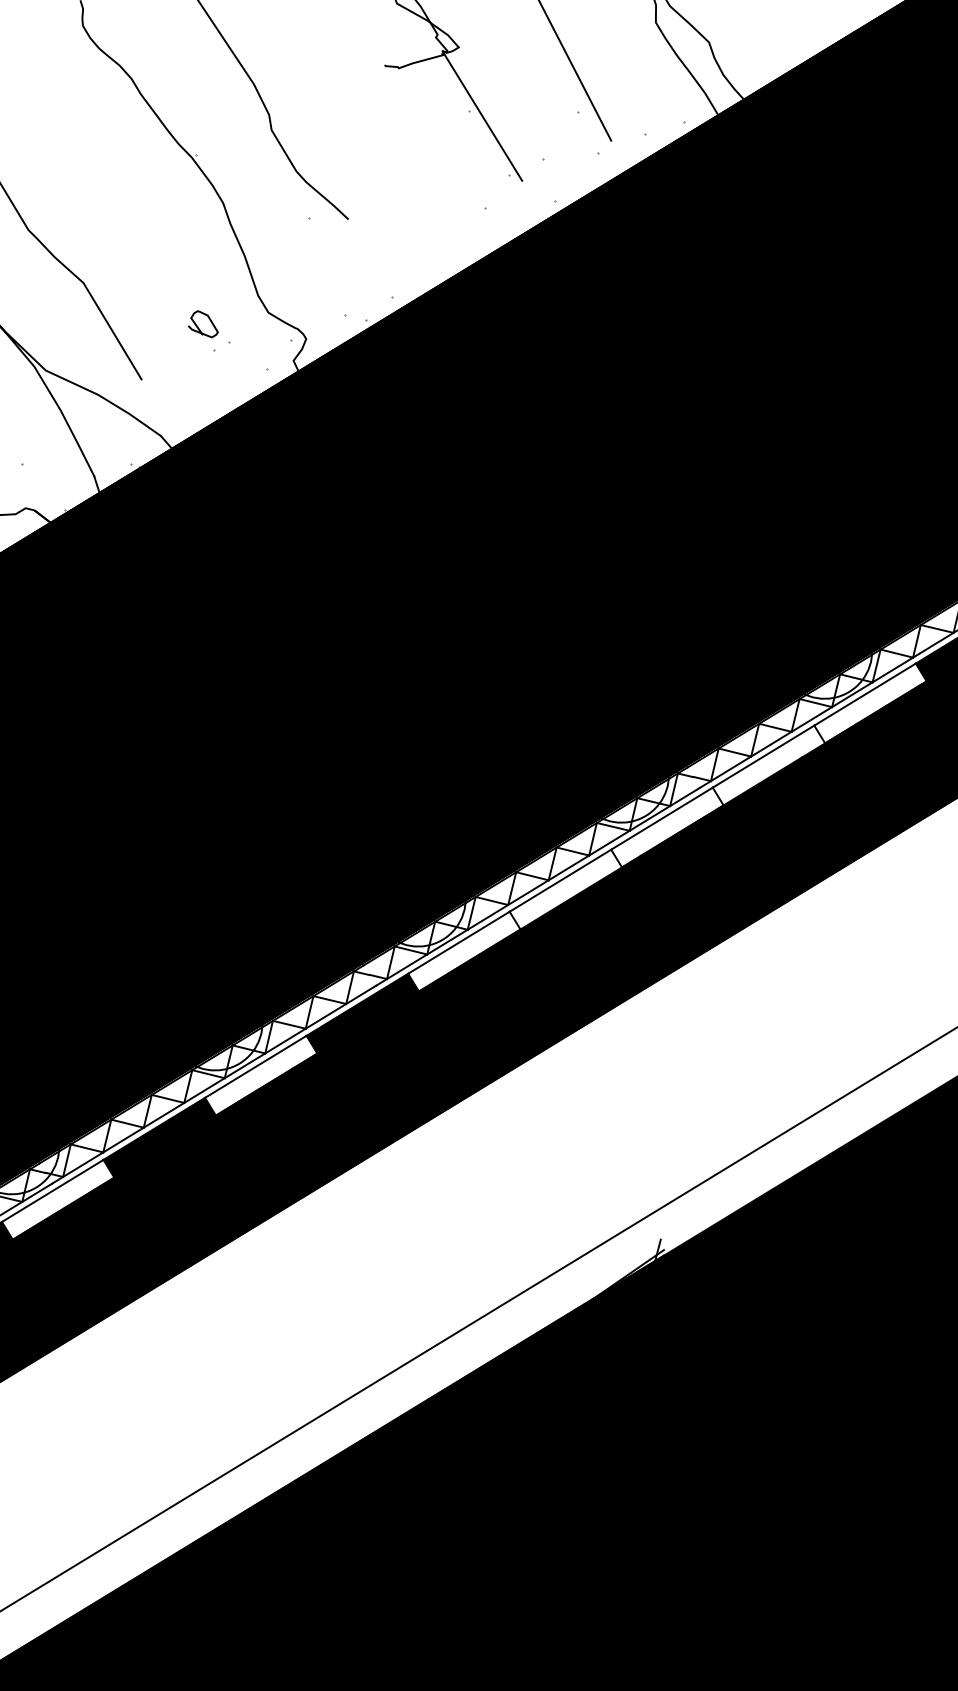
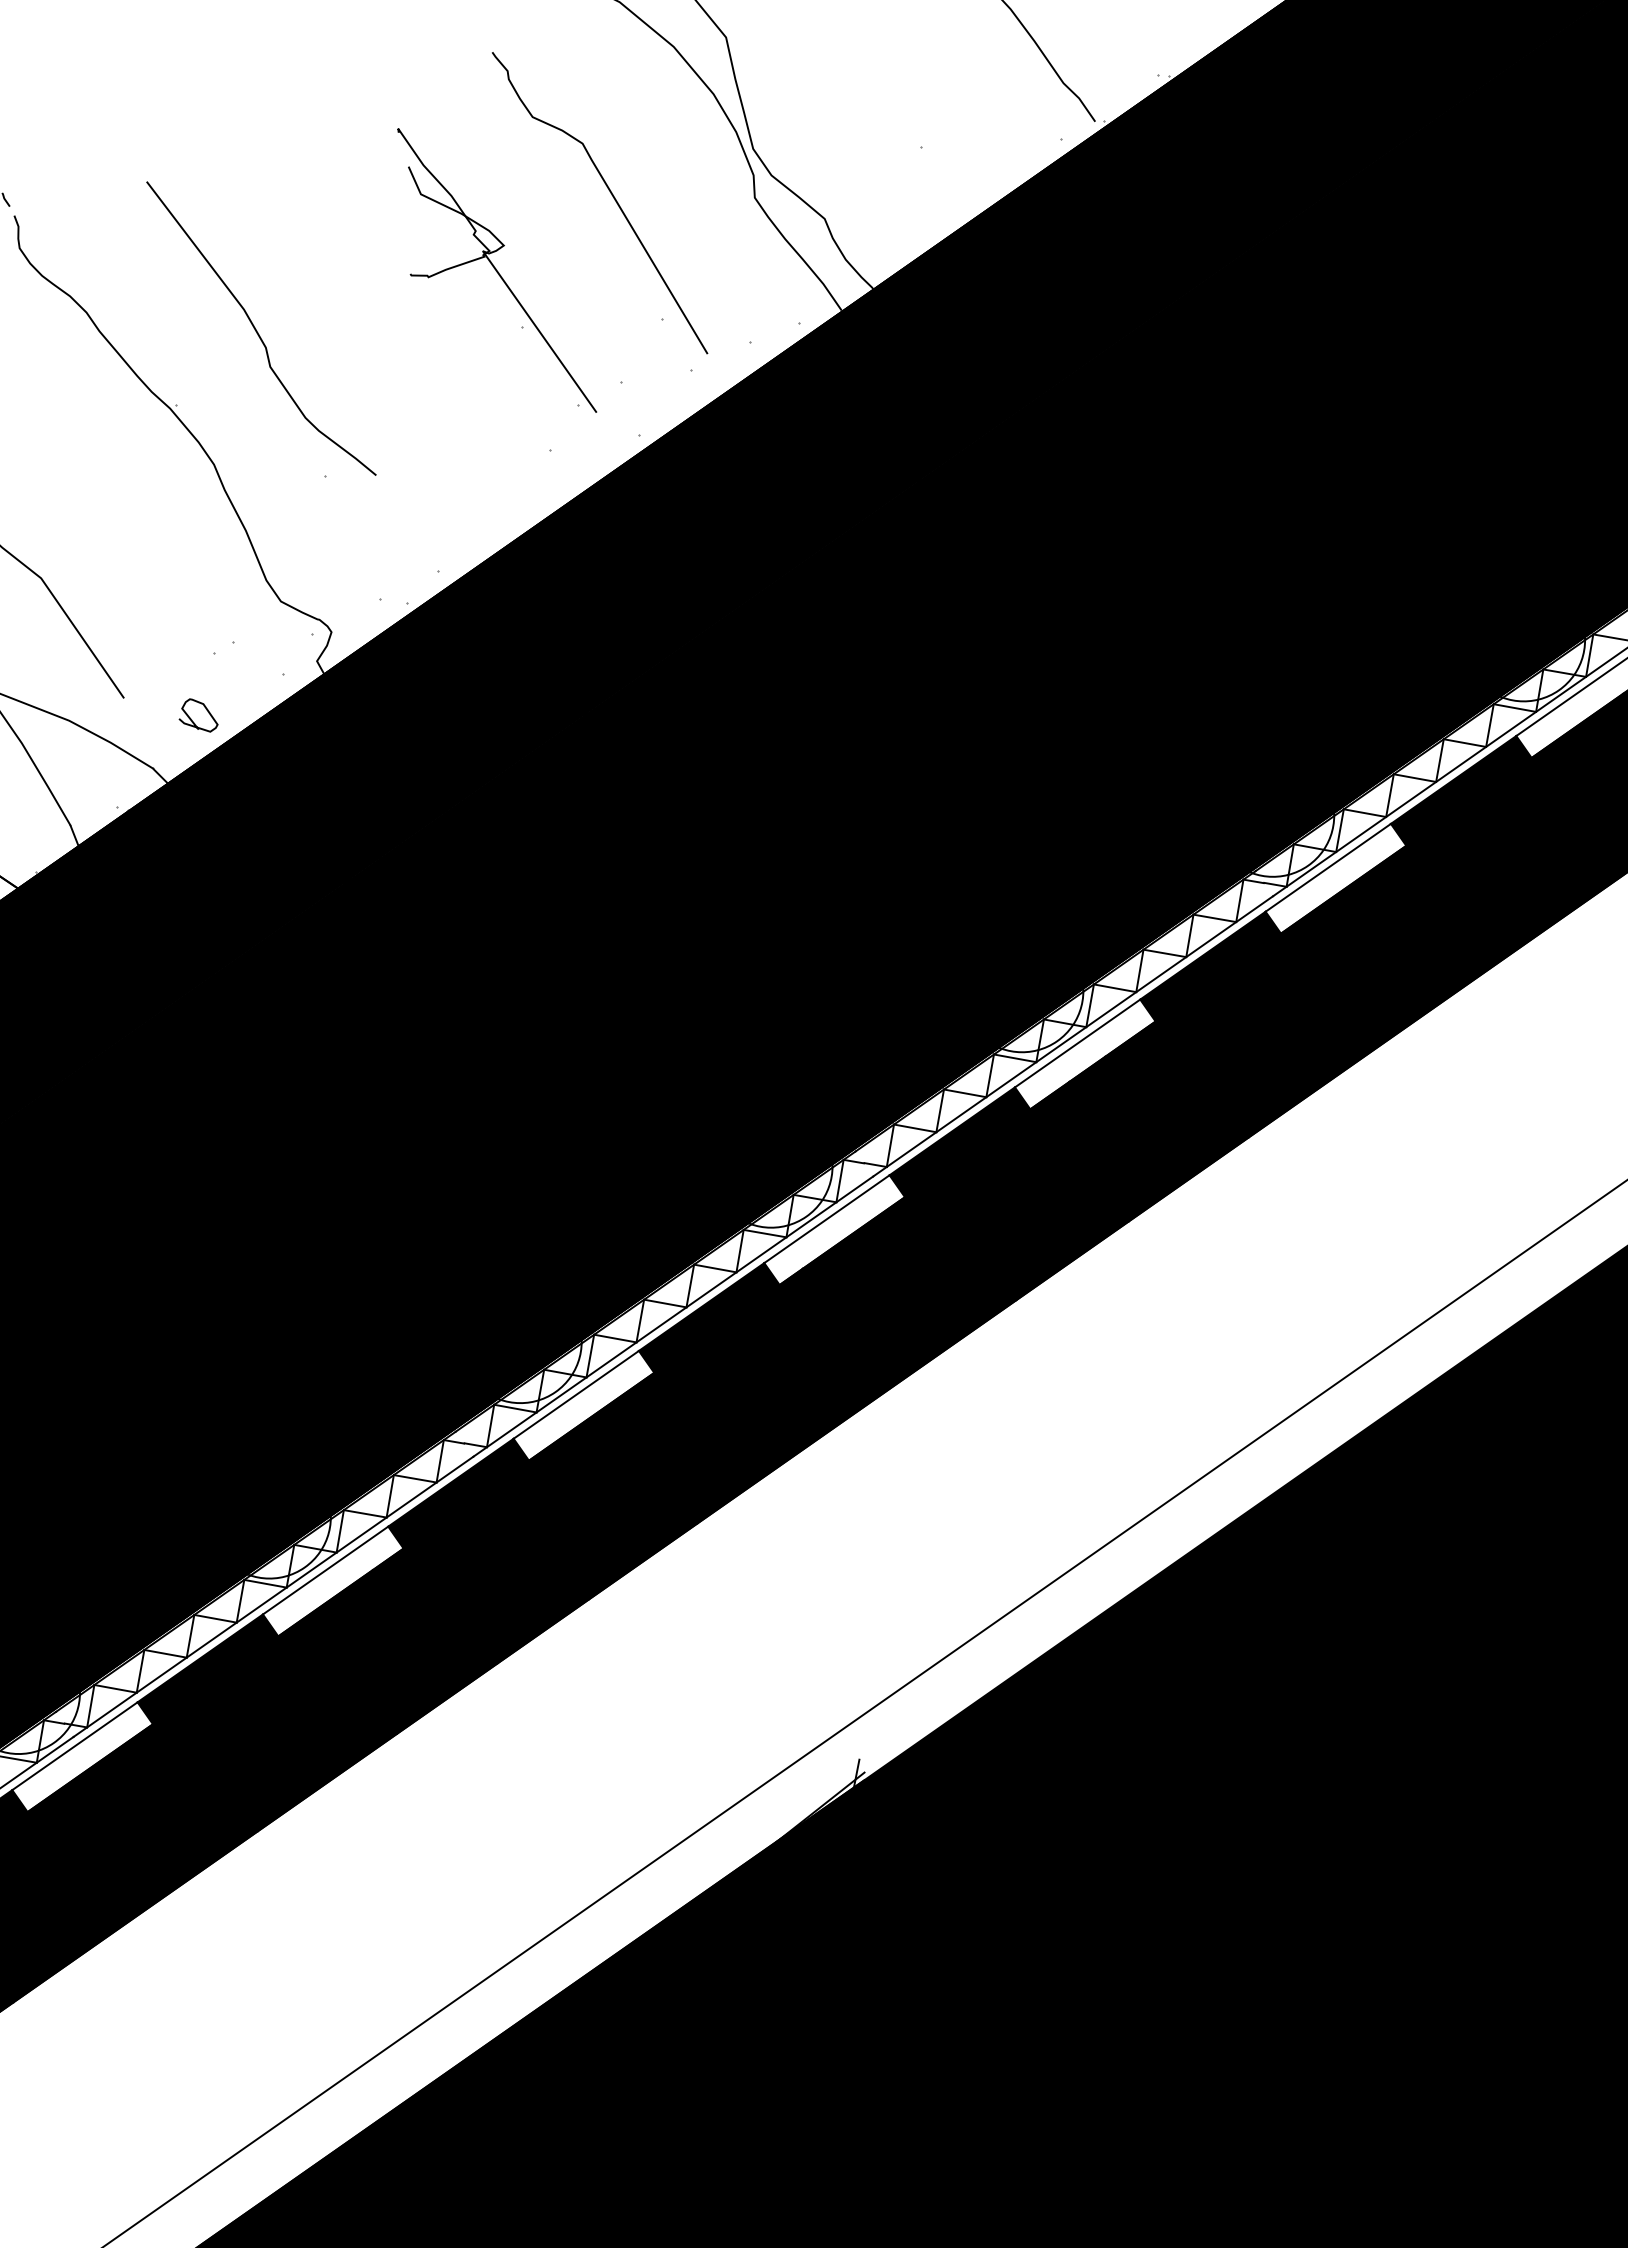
curve: (197, 326) -> (191, 718), moved
fill: (768, 765) -> (959, 1142), added
fill: (565, 889) -> (708, 1317), added

